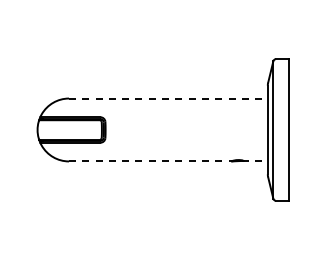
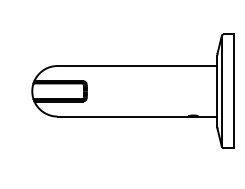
line: (168, 98) -> (137, 65), dashed -> solid
line: (168, 161) -> (137, 116), dashed -> solid

